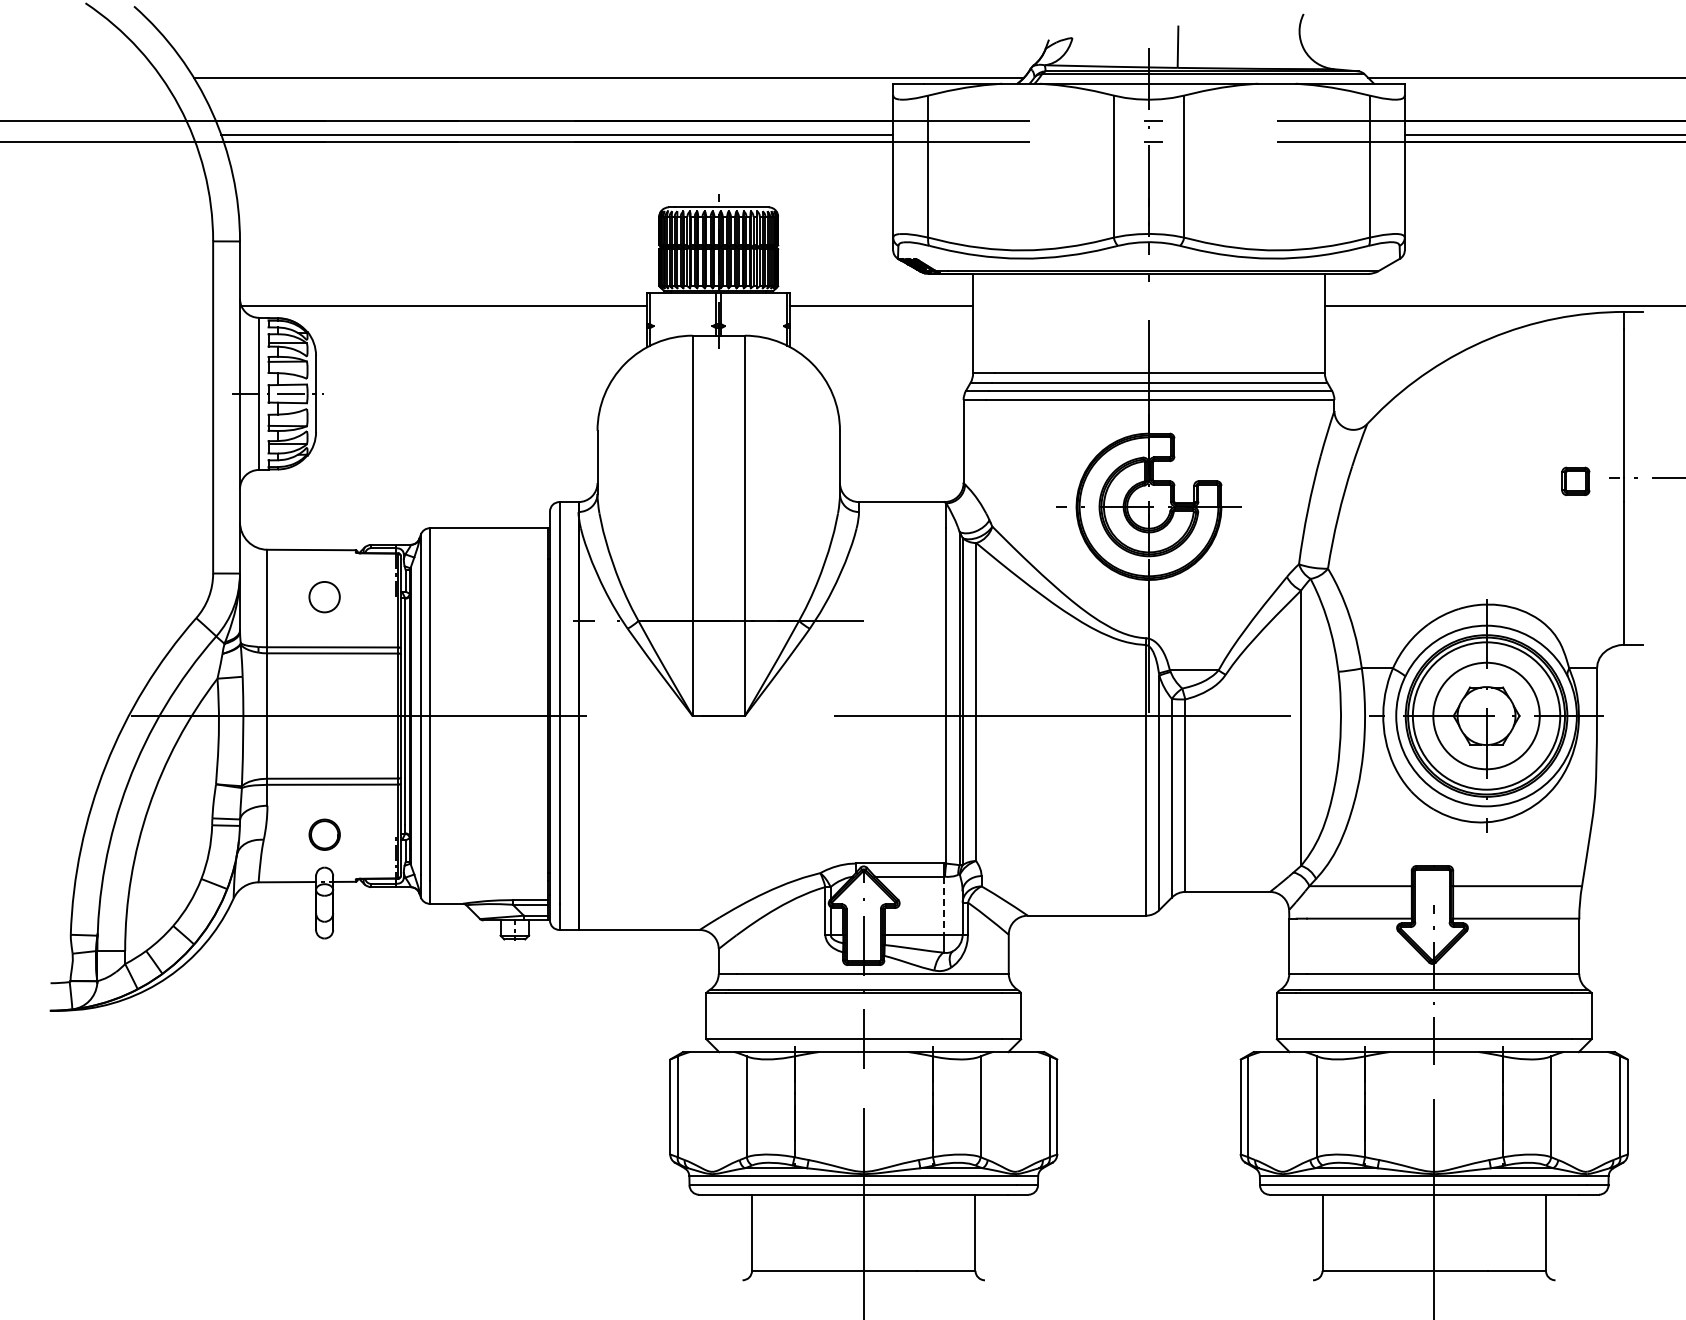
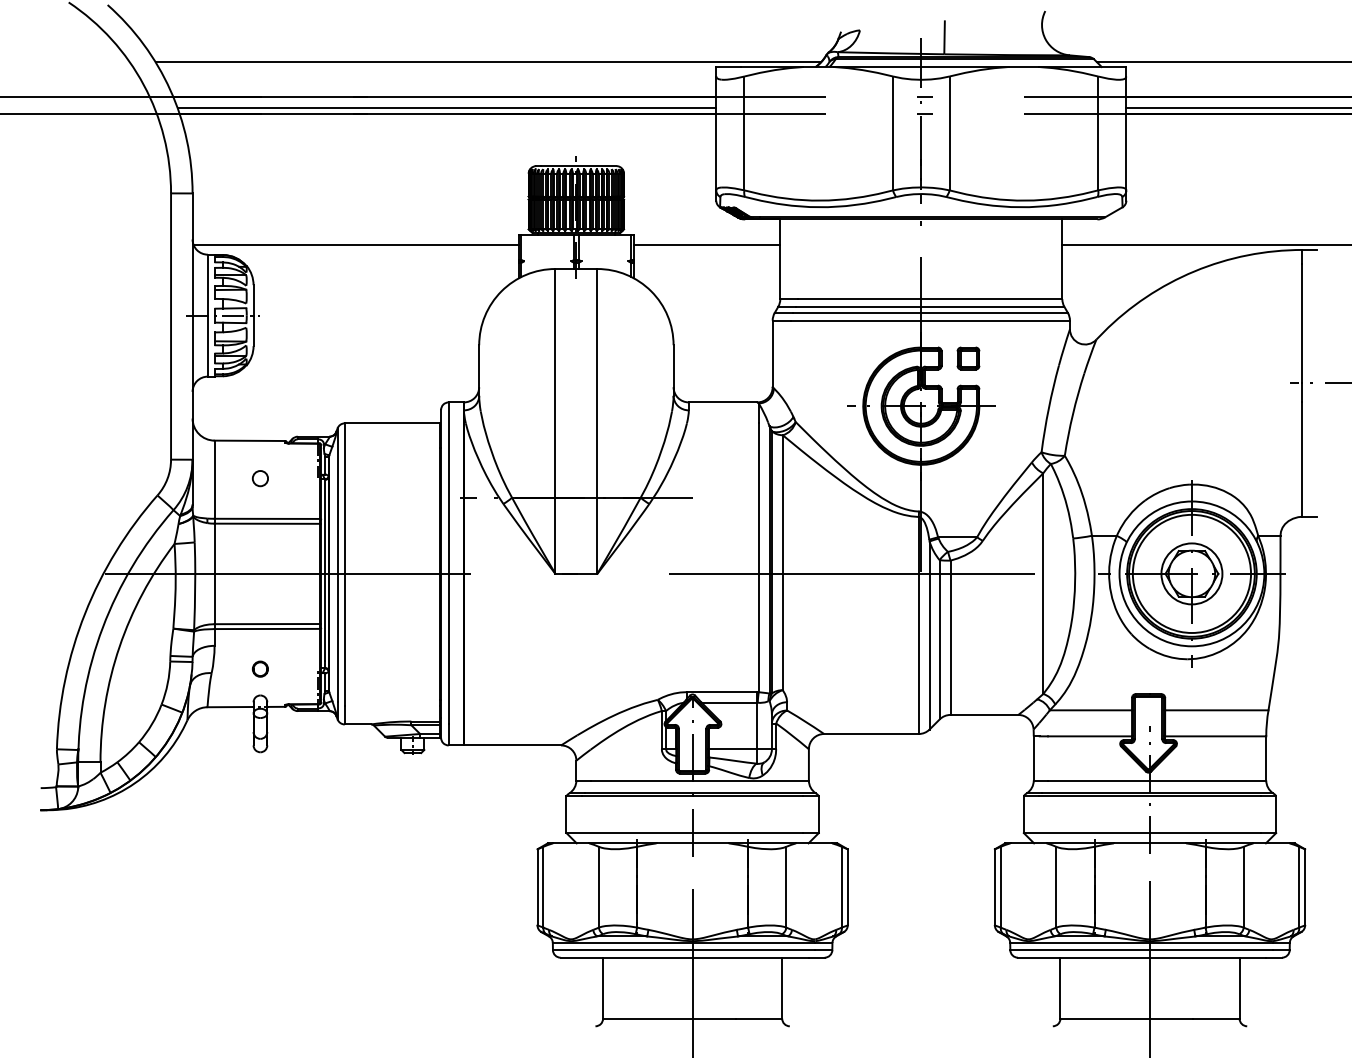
part: (1575, 481) -> (968, 358), moved
circle: (324, 596) -> (260, 478), size x0.62
circle: (1486, 716) -> (1191, 574), size x0.71
circle: (324, 834) -> (260, 668), size x0.62
line: (943, 906) -> (756, 726), dashed -> solid

